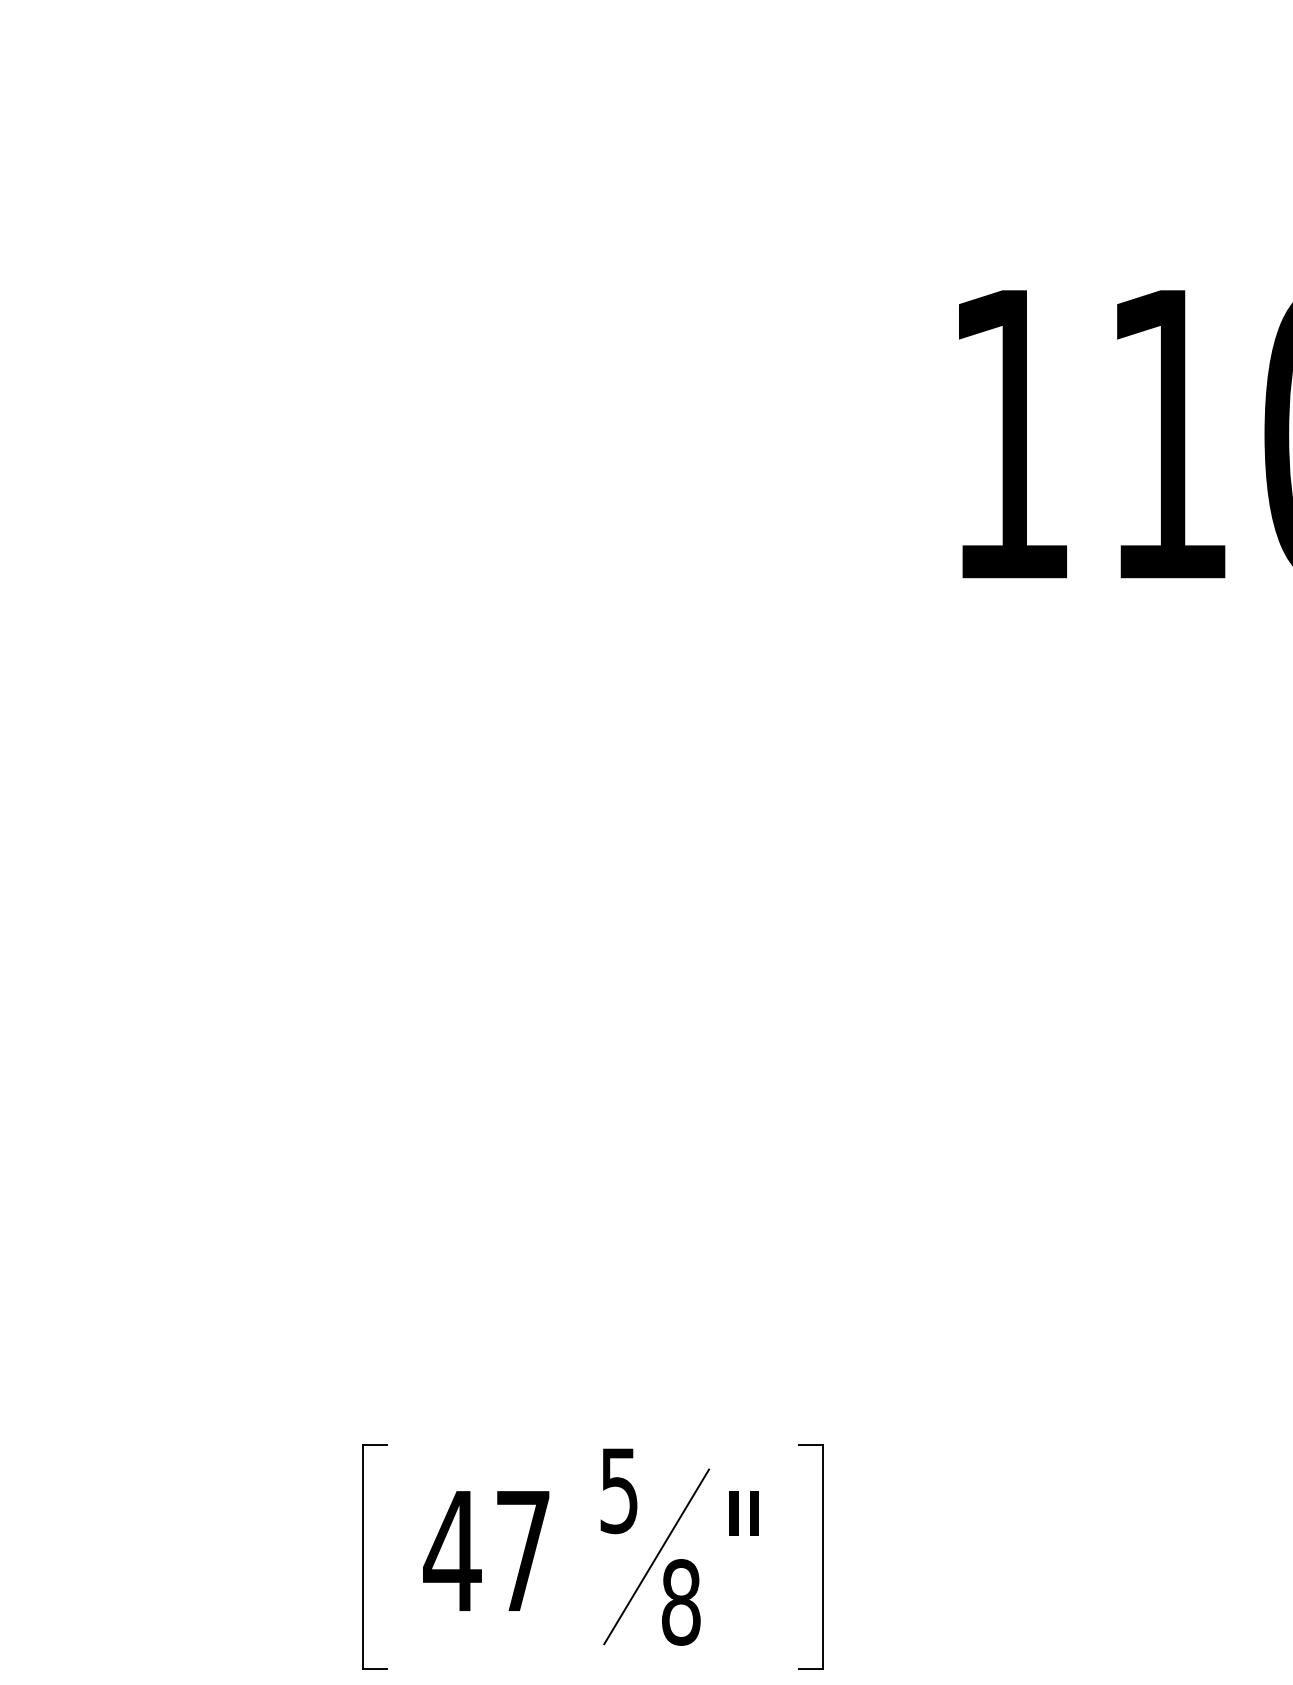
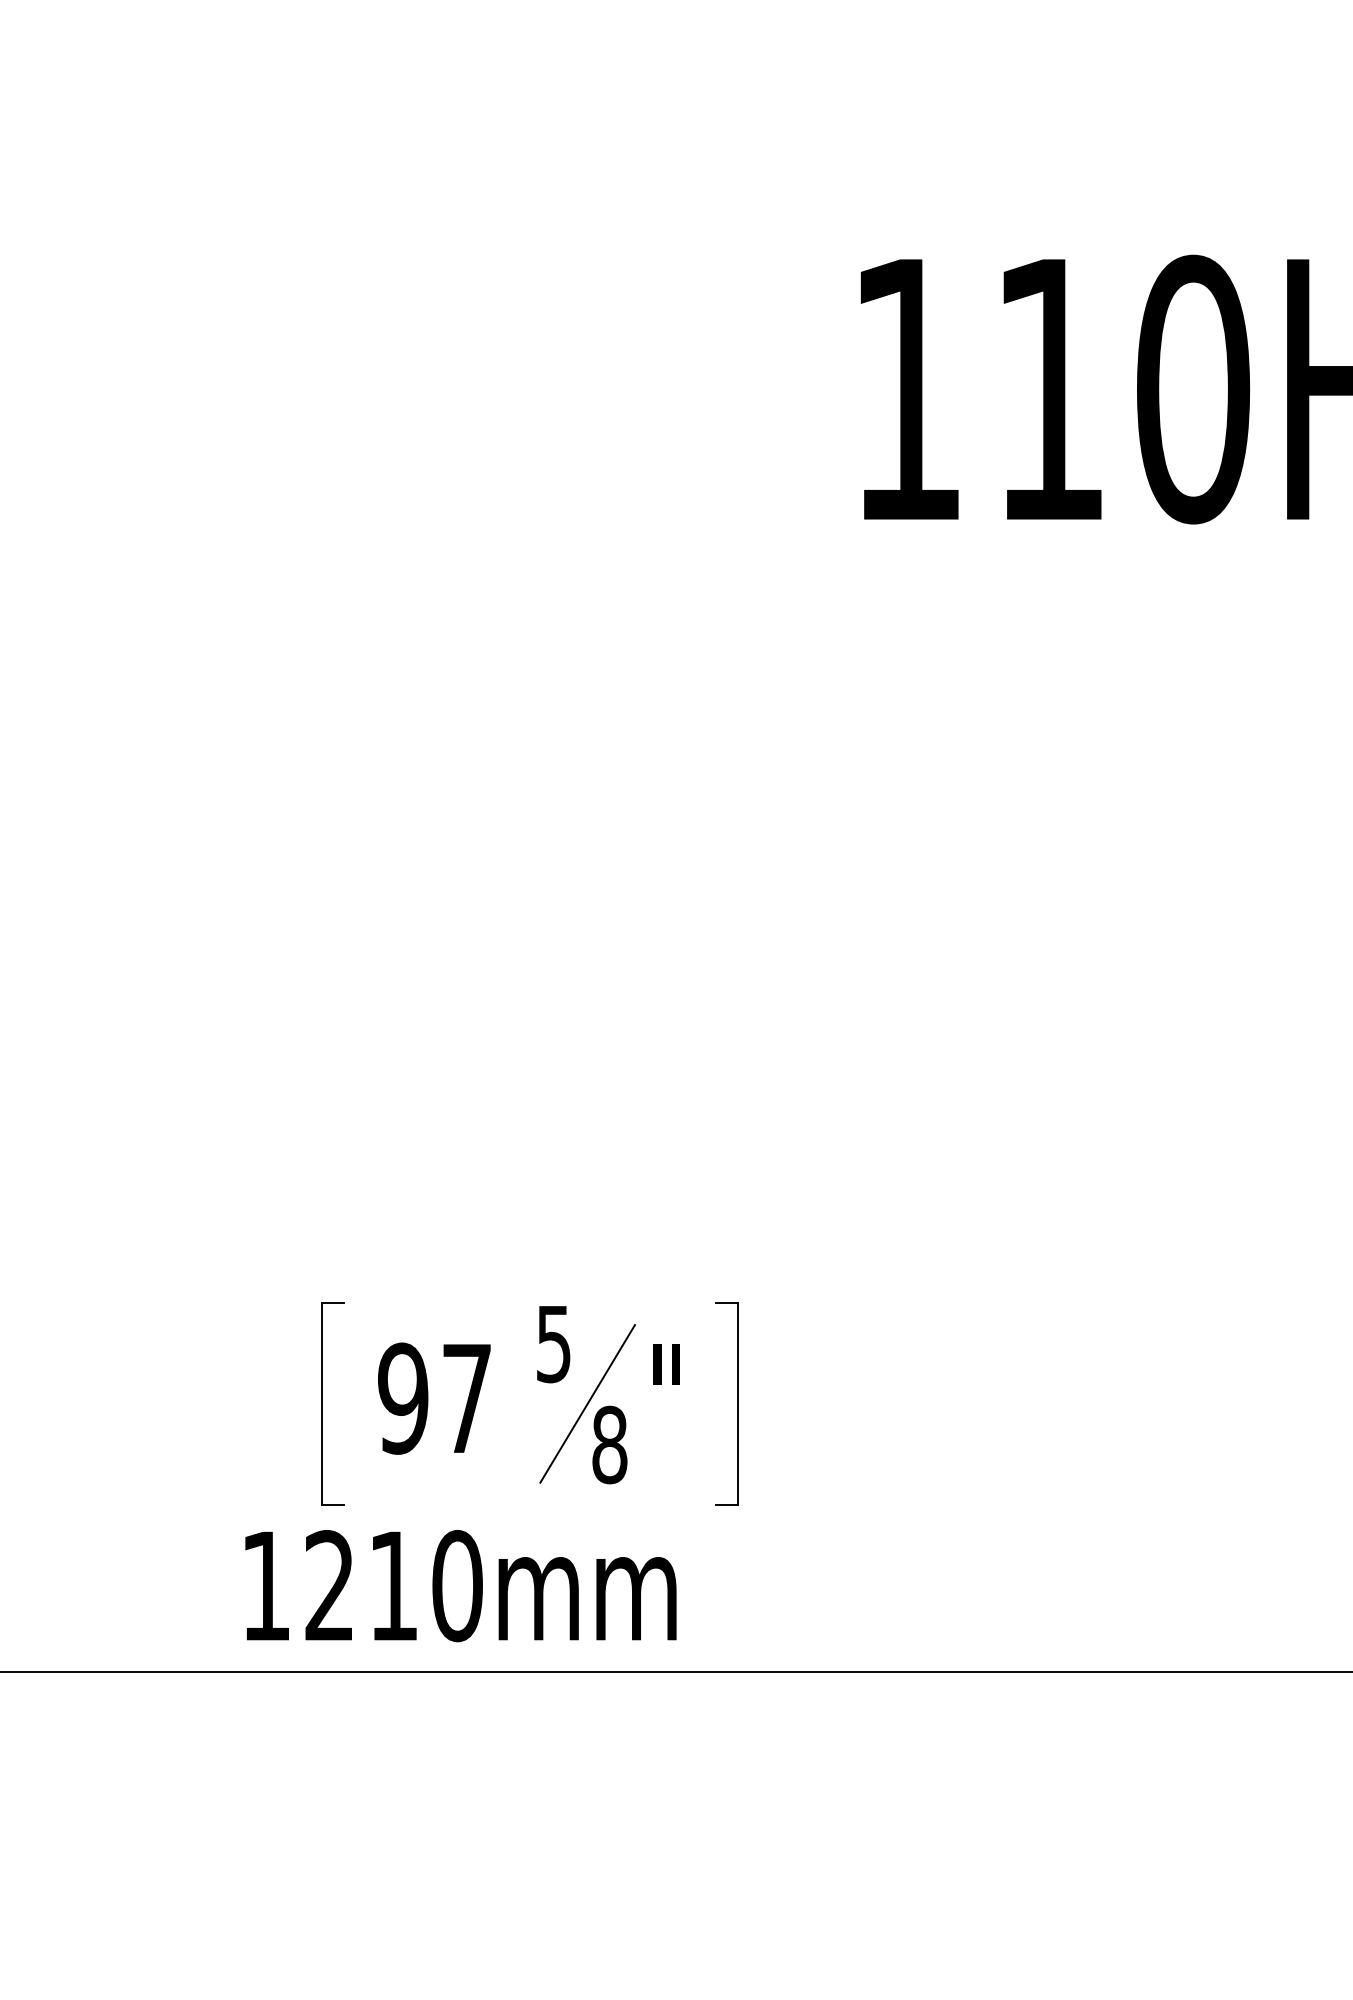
text: (451, 1550) -> (402, 1398), 47 -> 97

